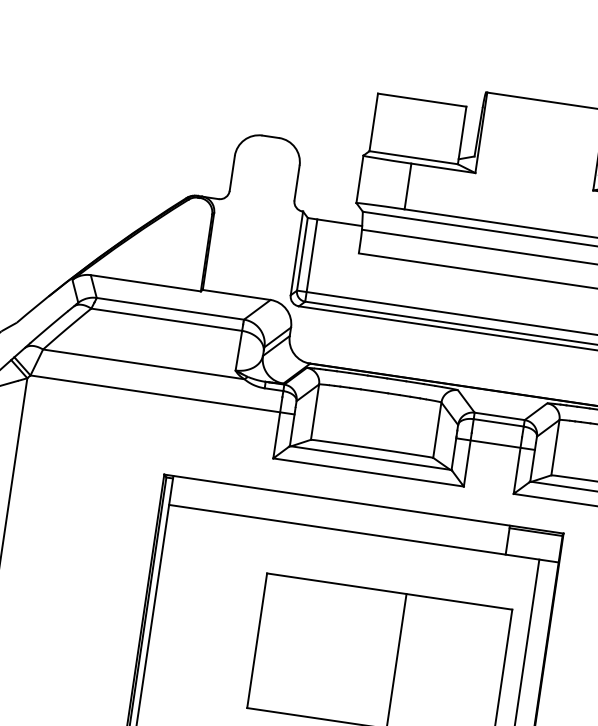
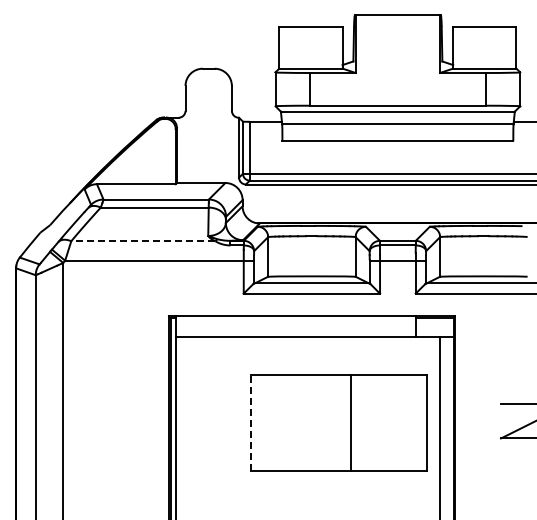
line: (142, 364) -> (142, 241), solid -> dashed
line: (257, 640) -> (251, 422), solid -> dashed

